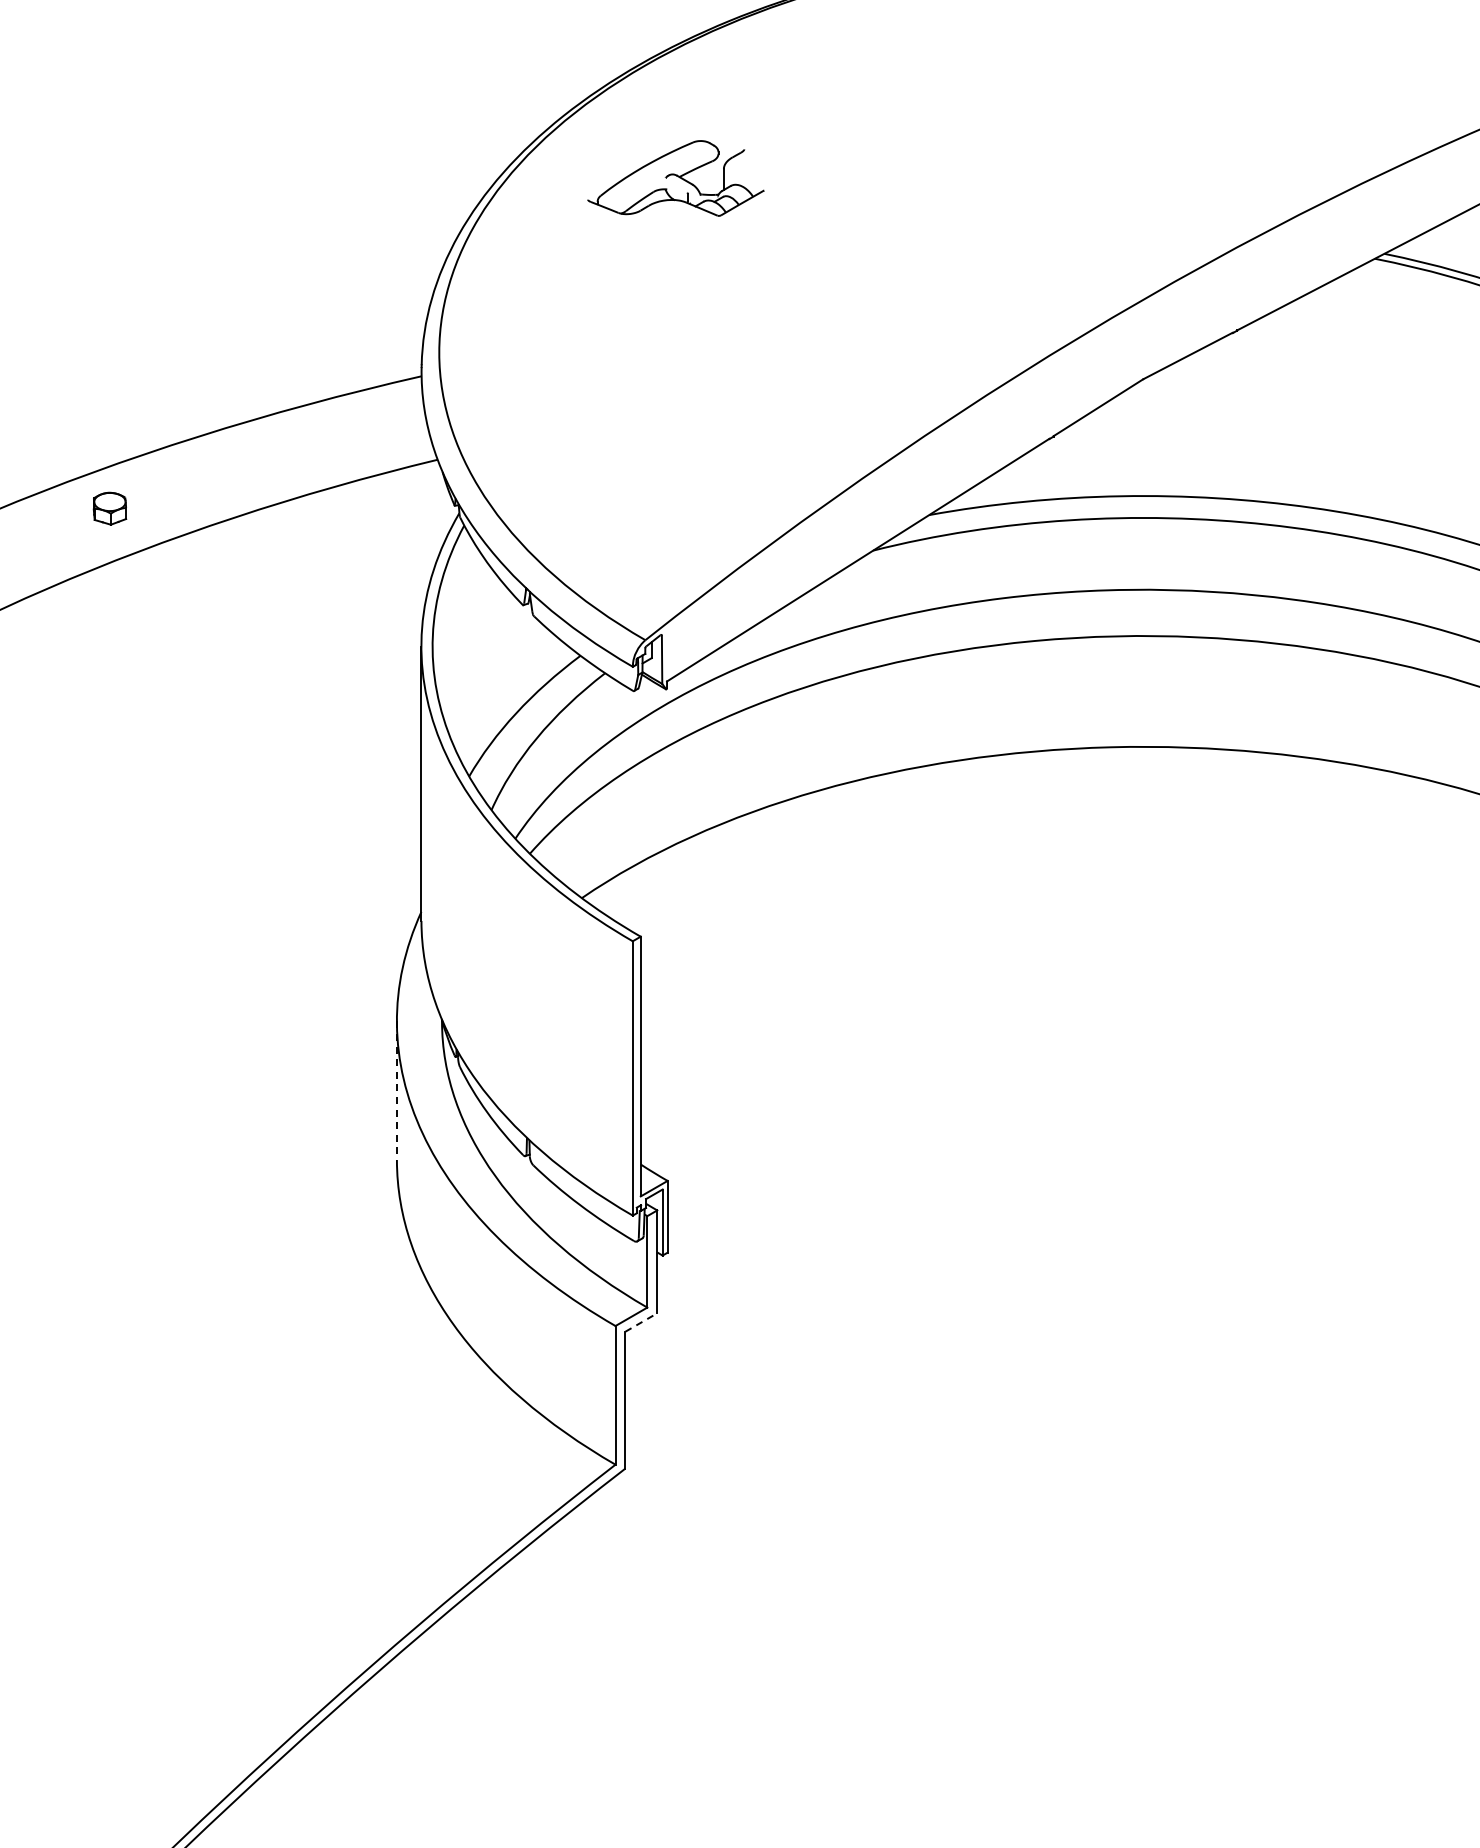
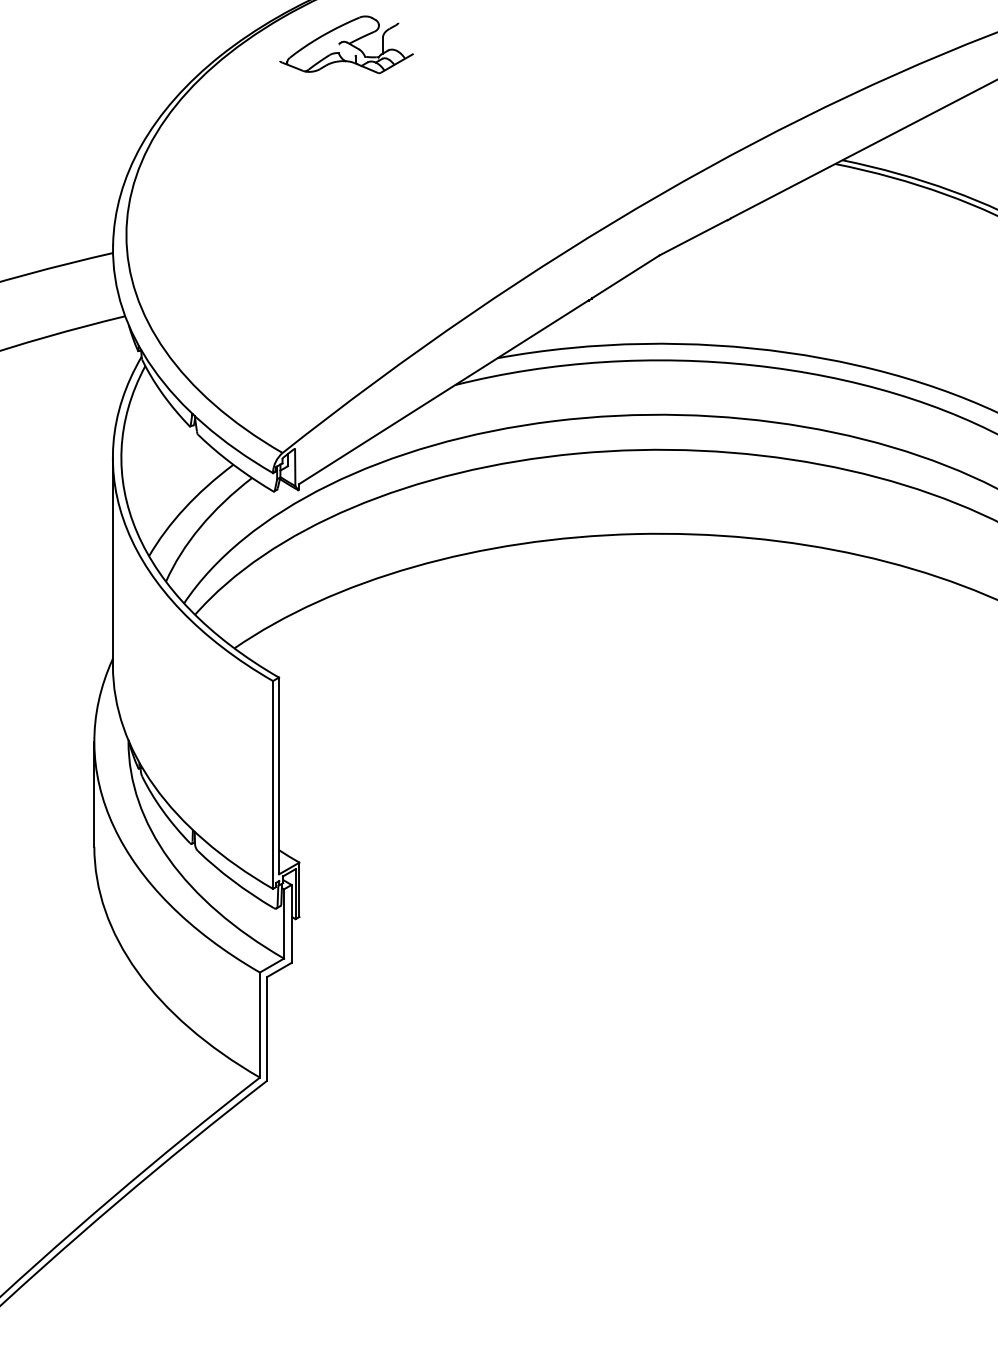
part: (675, 178) -> (346, 44), moved
line: (396, 1091) -> (94, 794), dashed -> solid
line: (641, 1322) -> (279, 969), dashed -> solid

